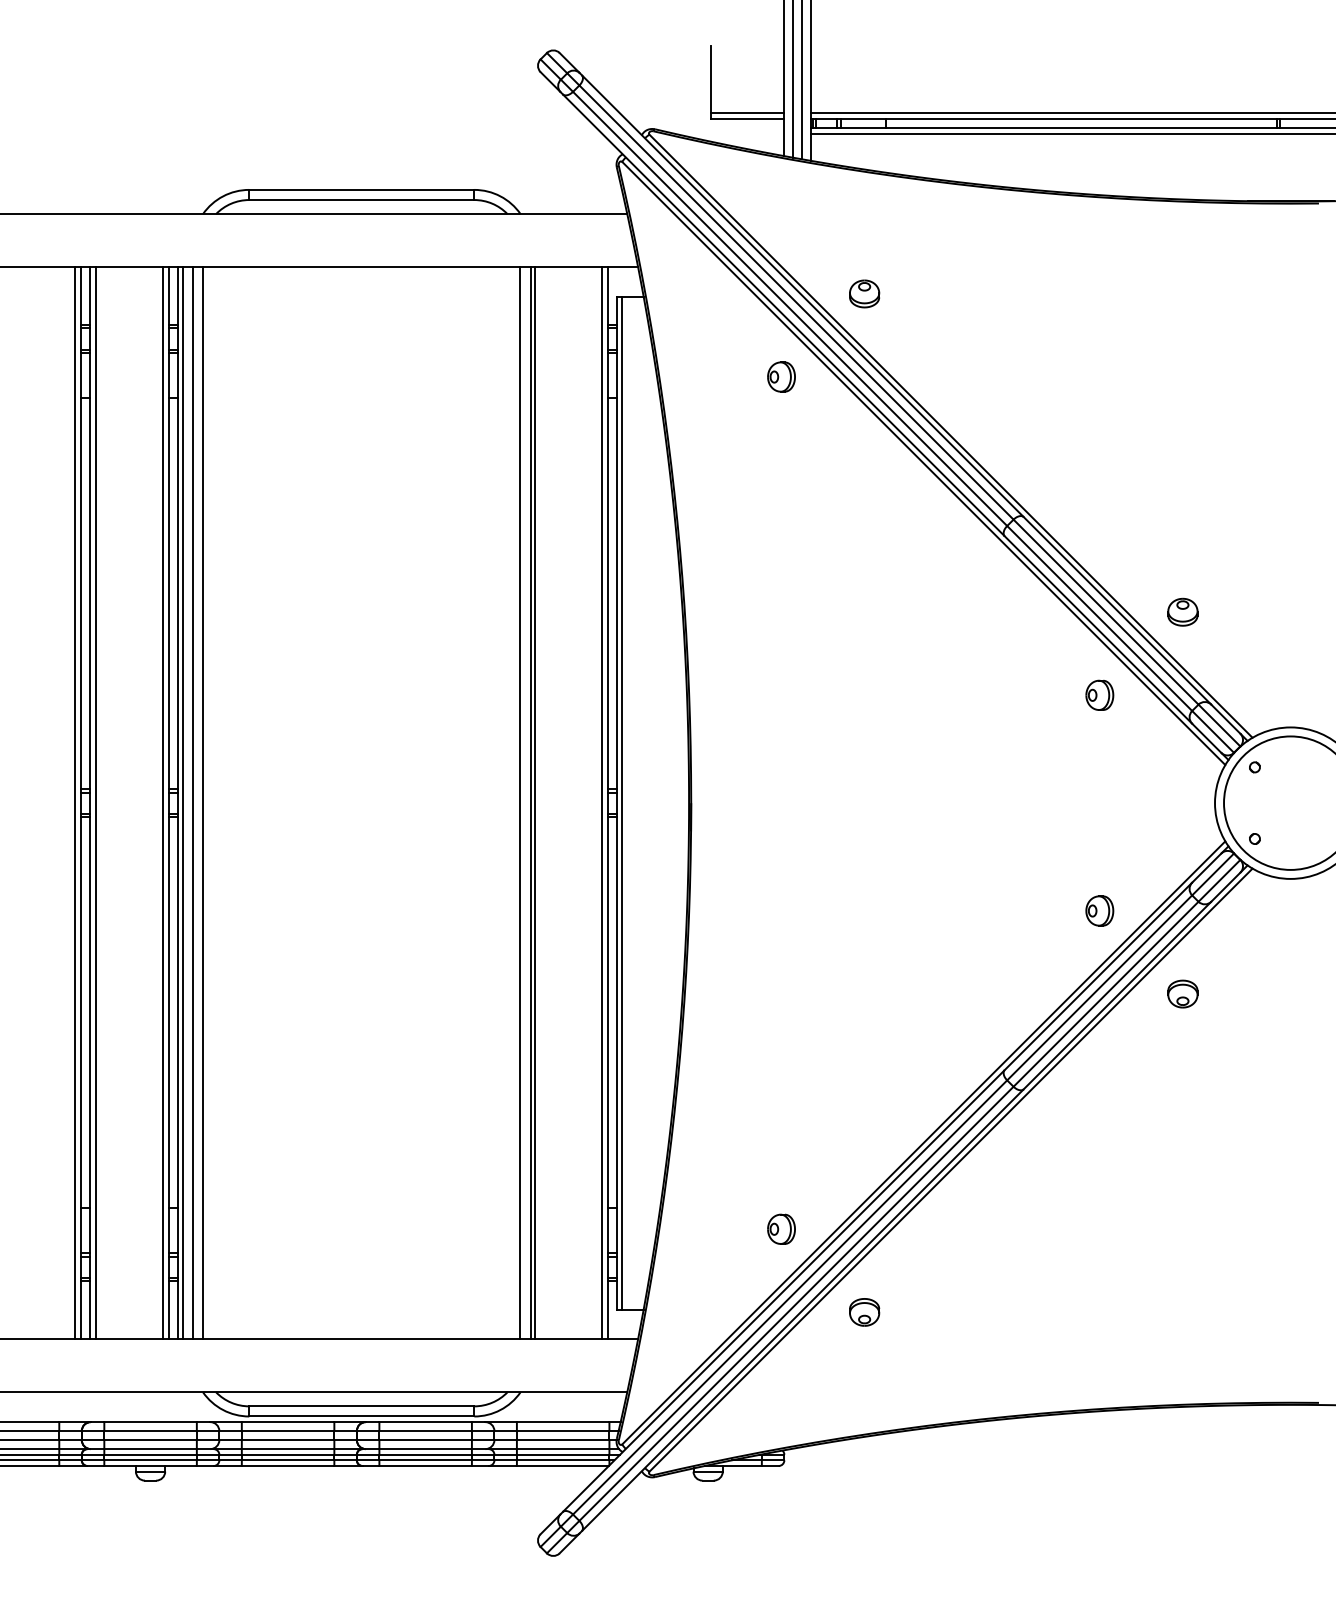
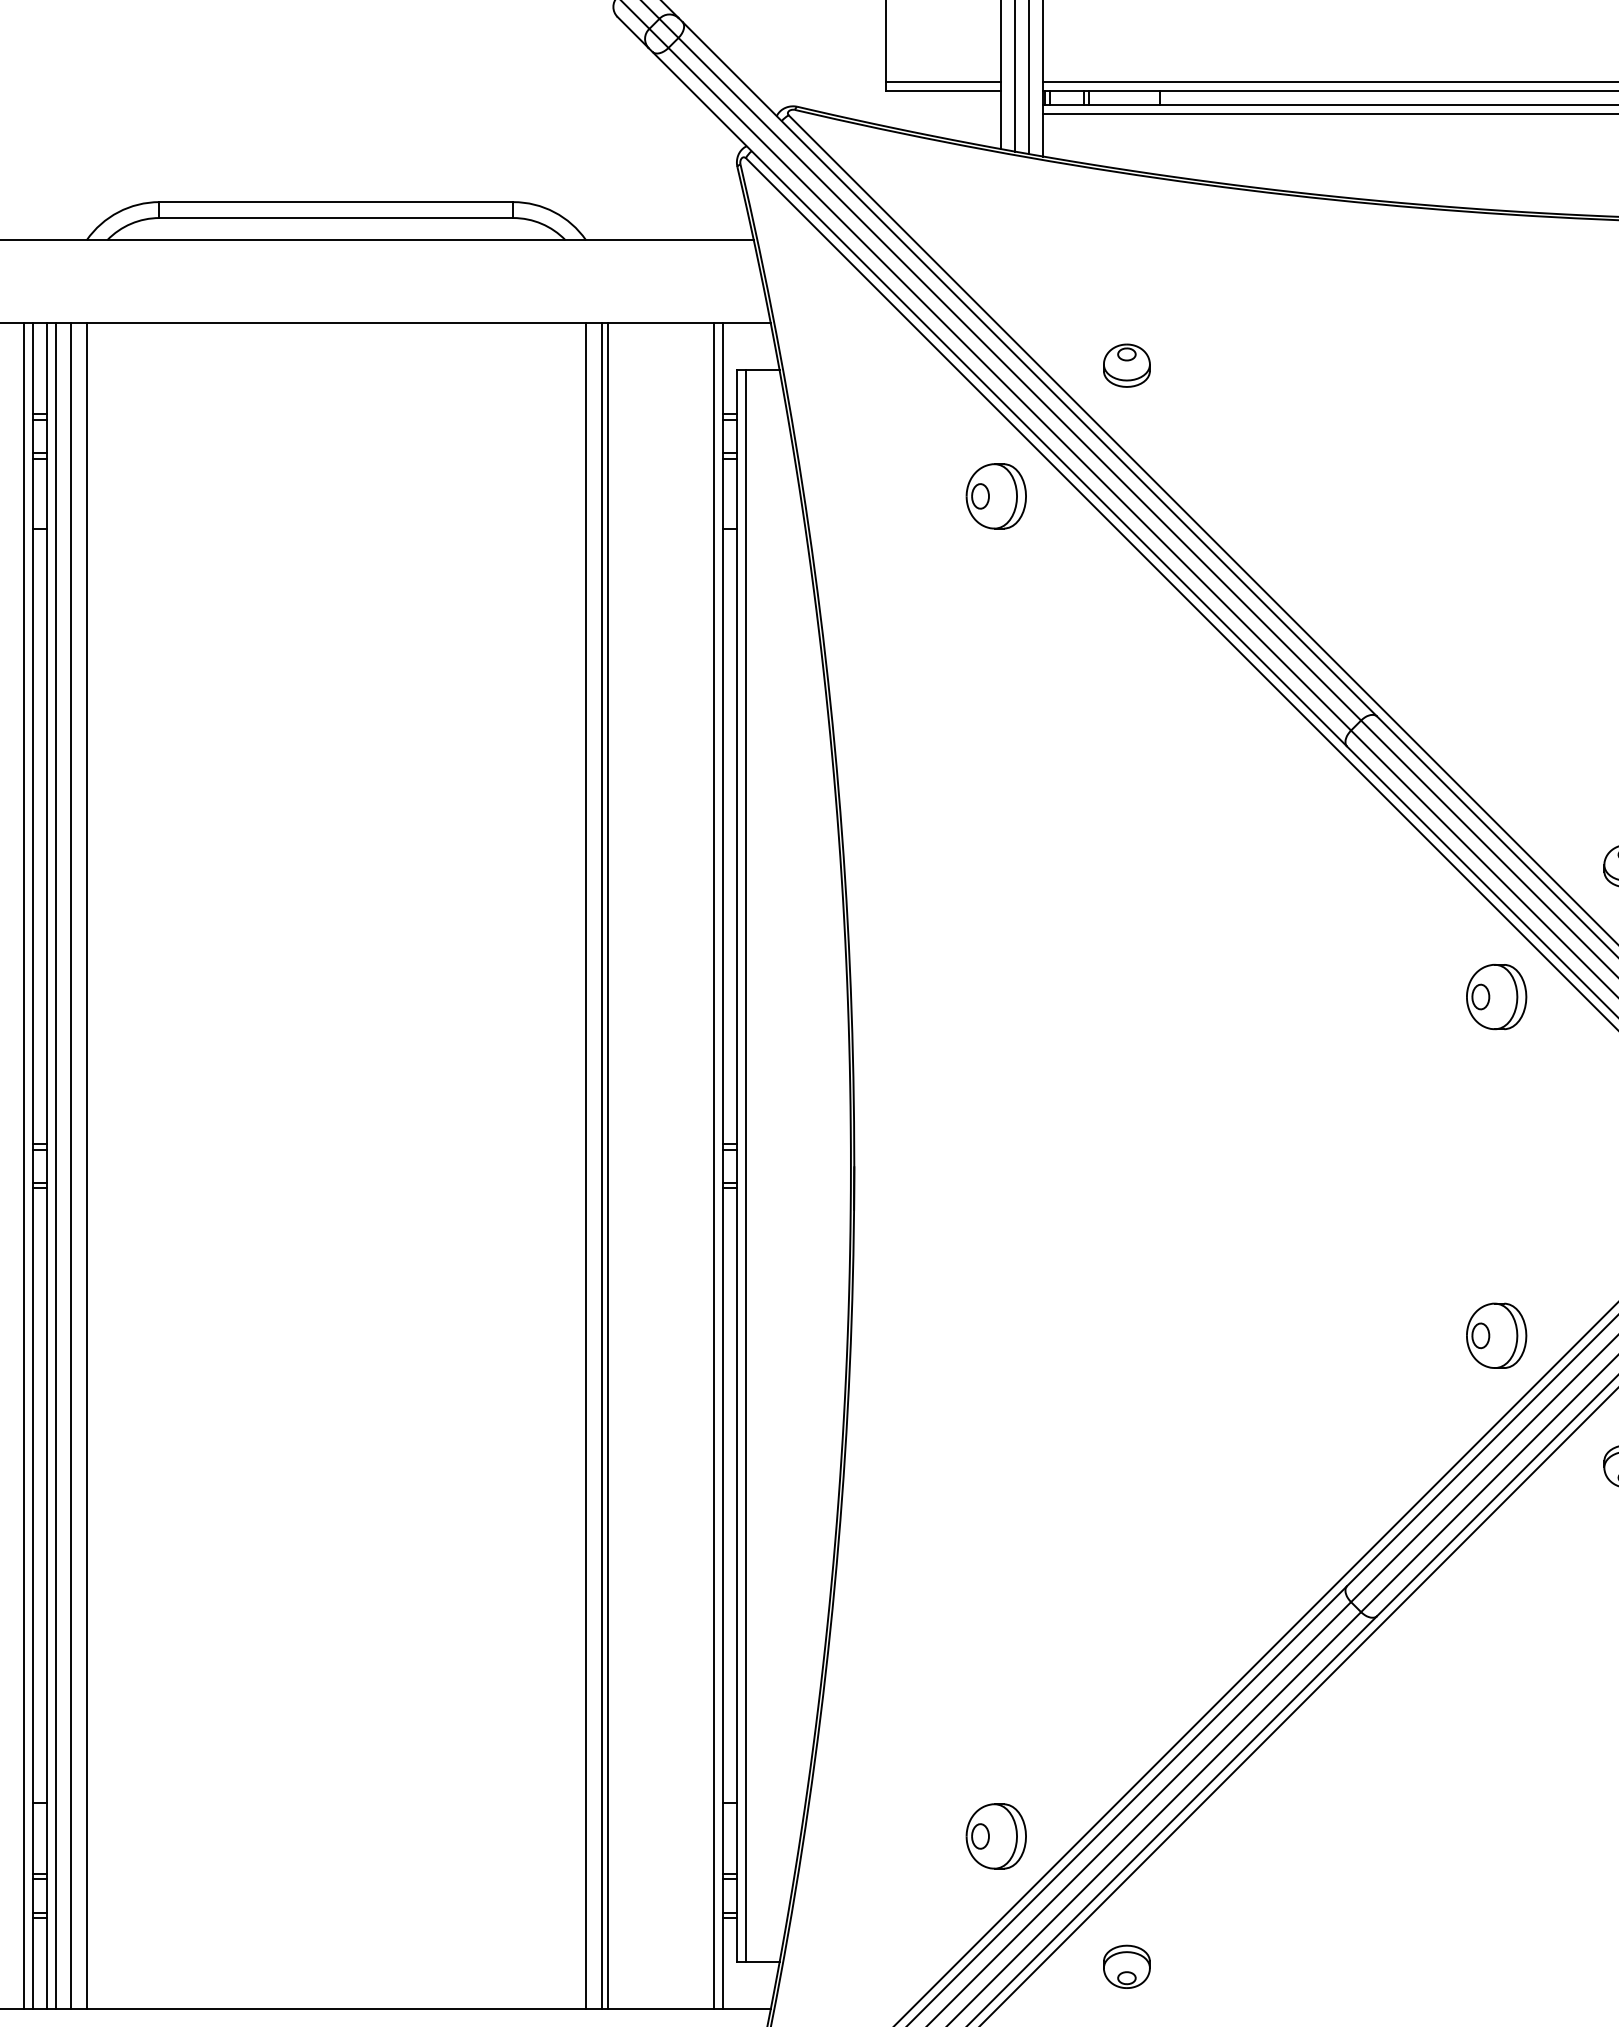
part: (781, 376) -> (996, 495), size x1.4
part: (1099, 694) -> (1496, 995), size x1.4
part: (1099, 910) -> (1496, 1335), size x1.4
part: (781, 1228) -> (996, 1834), size x1.4

